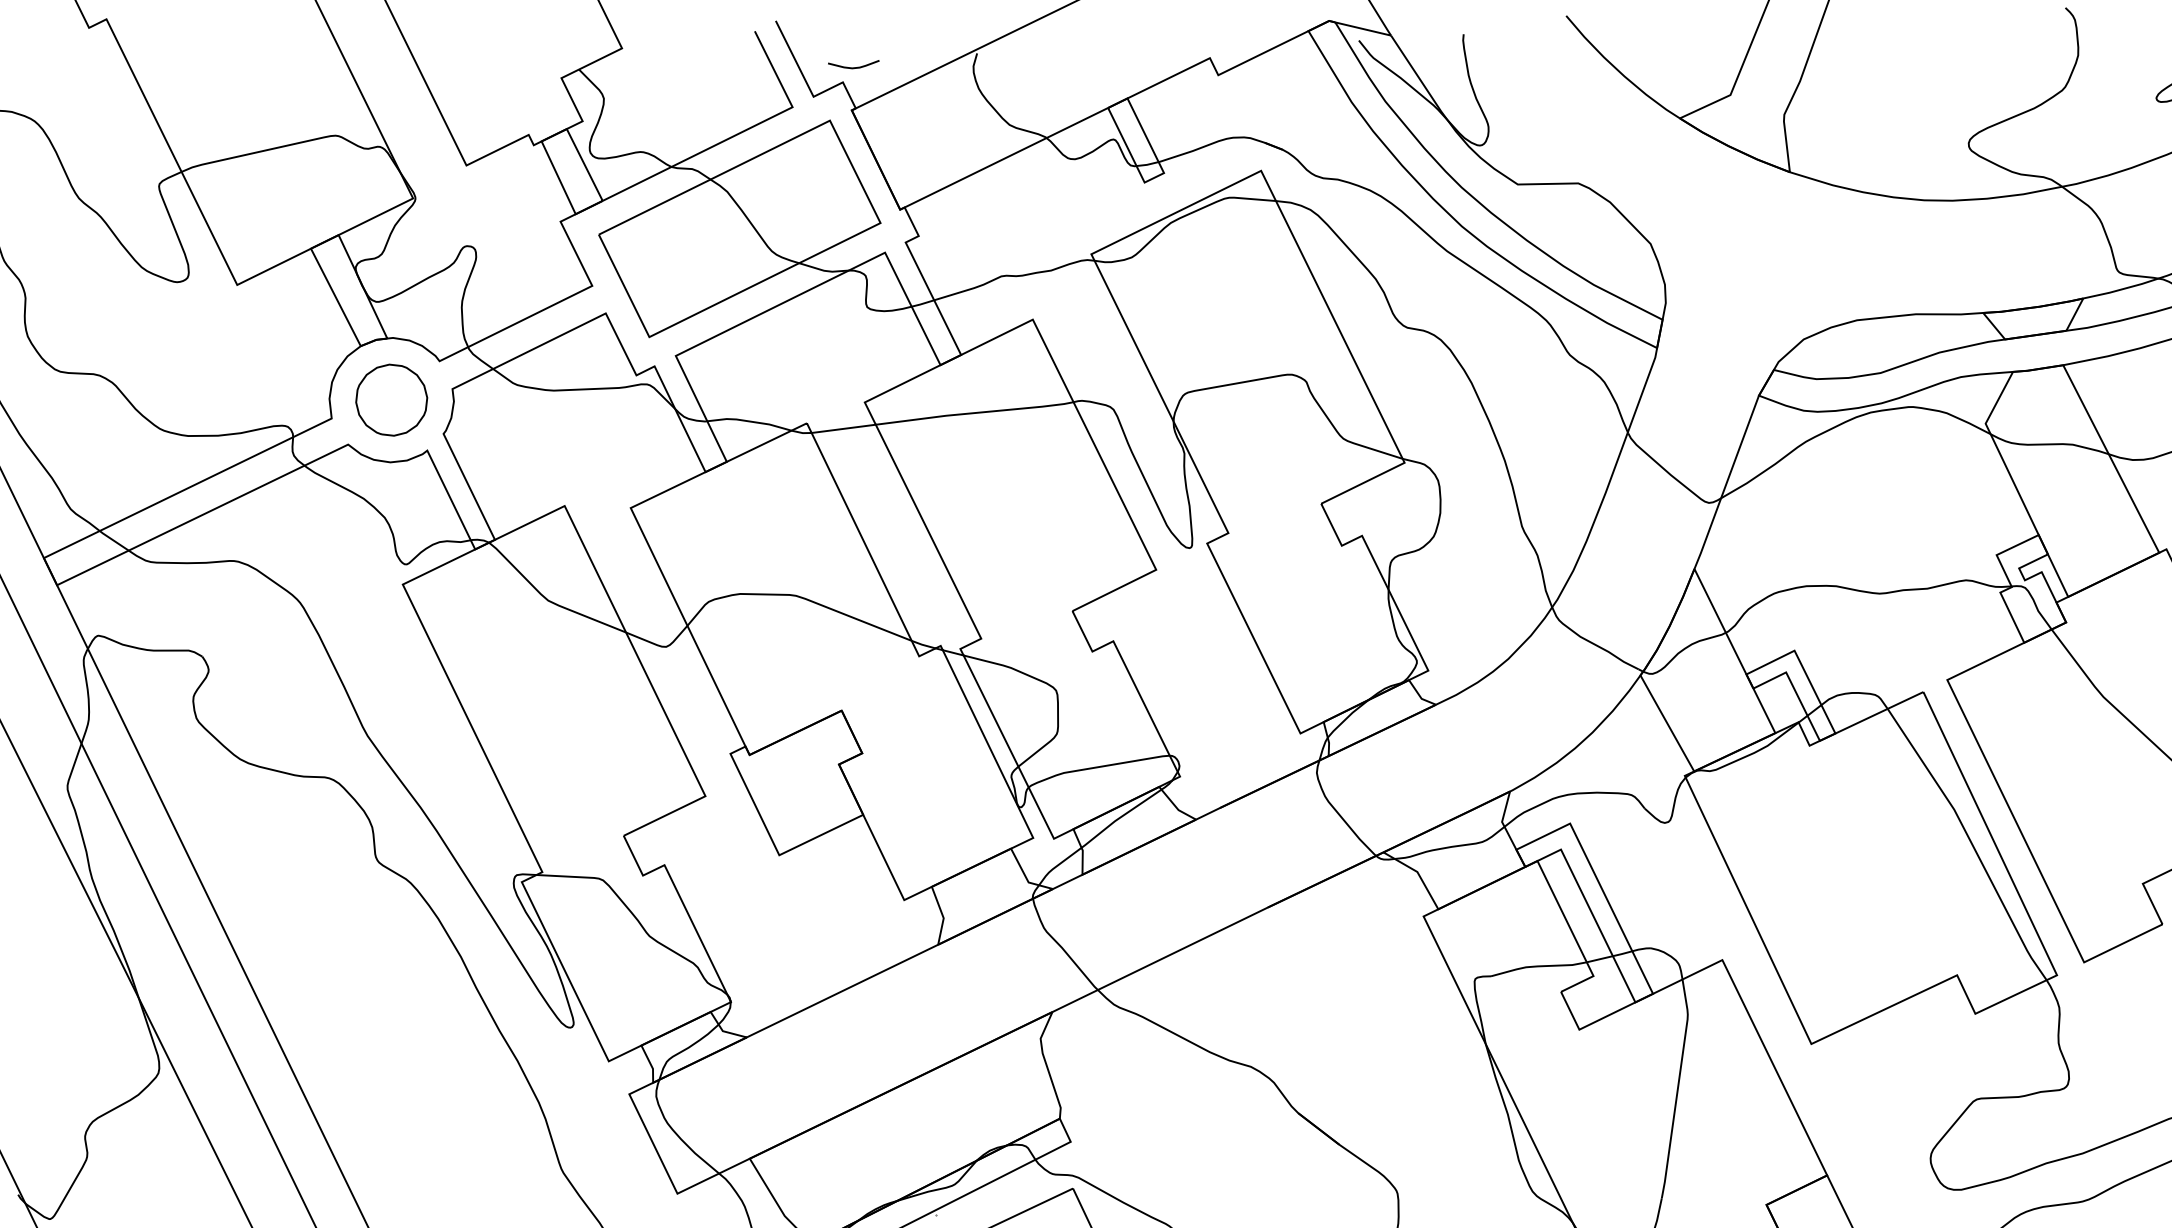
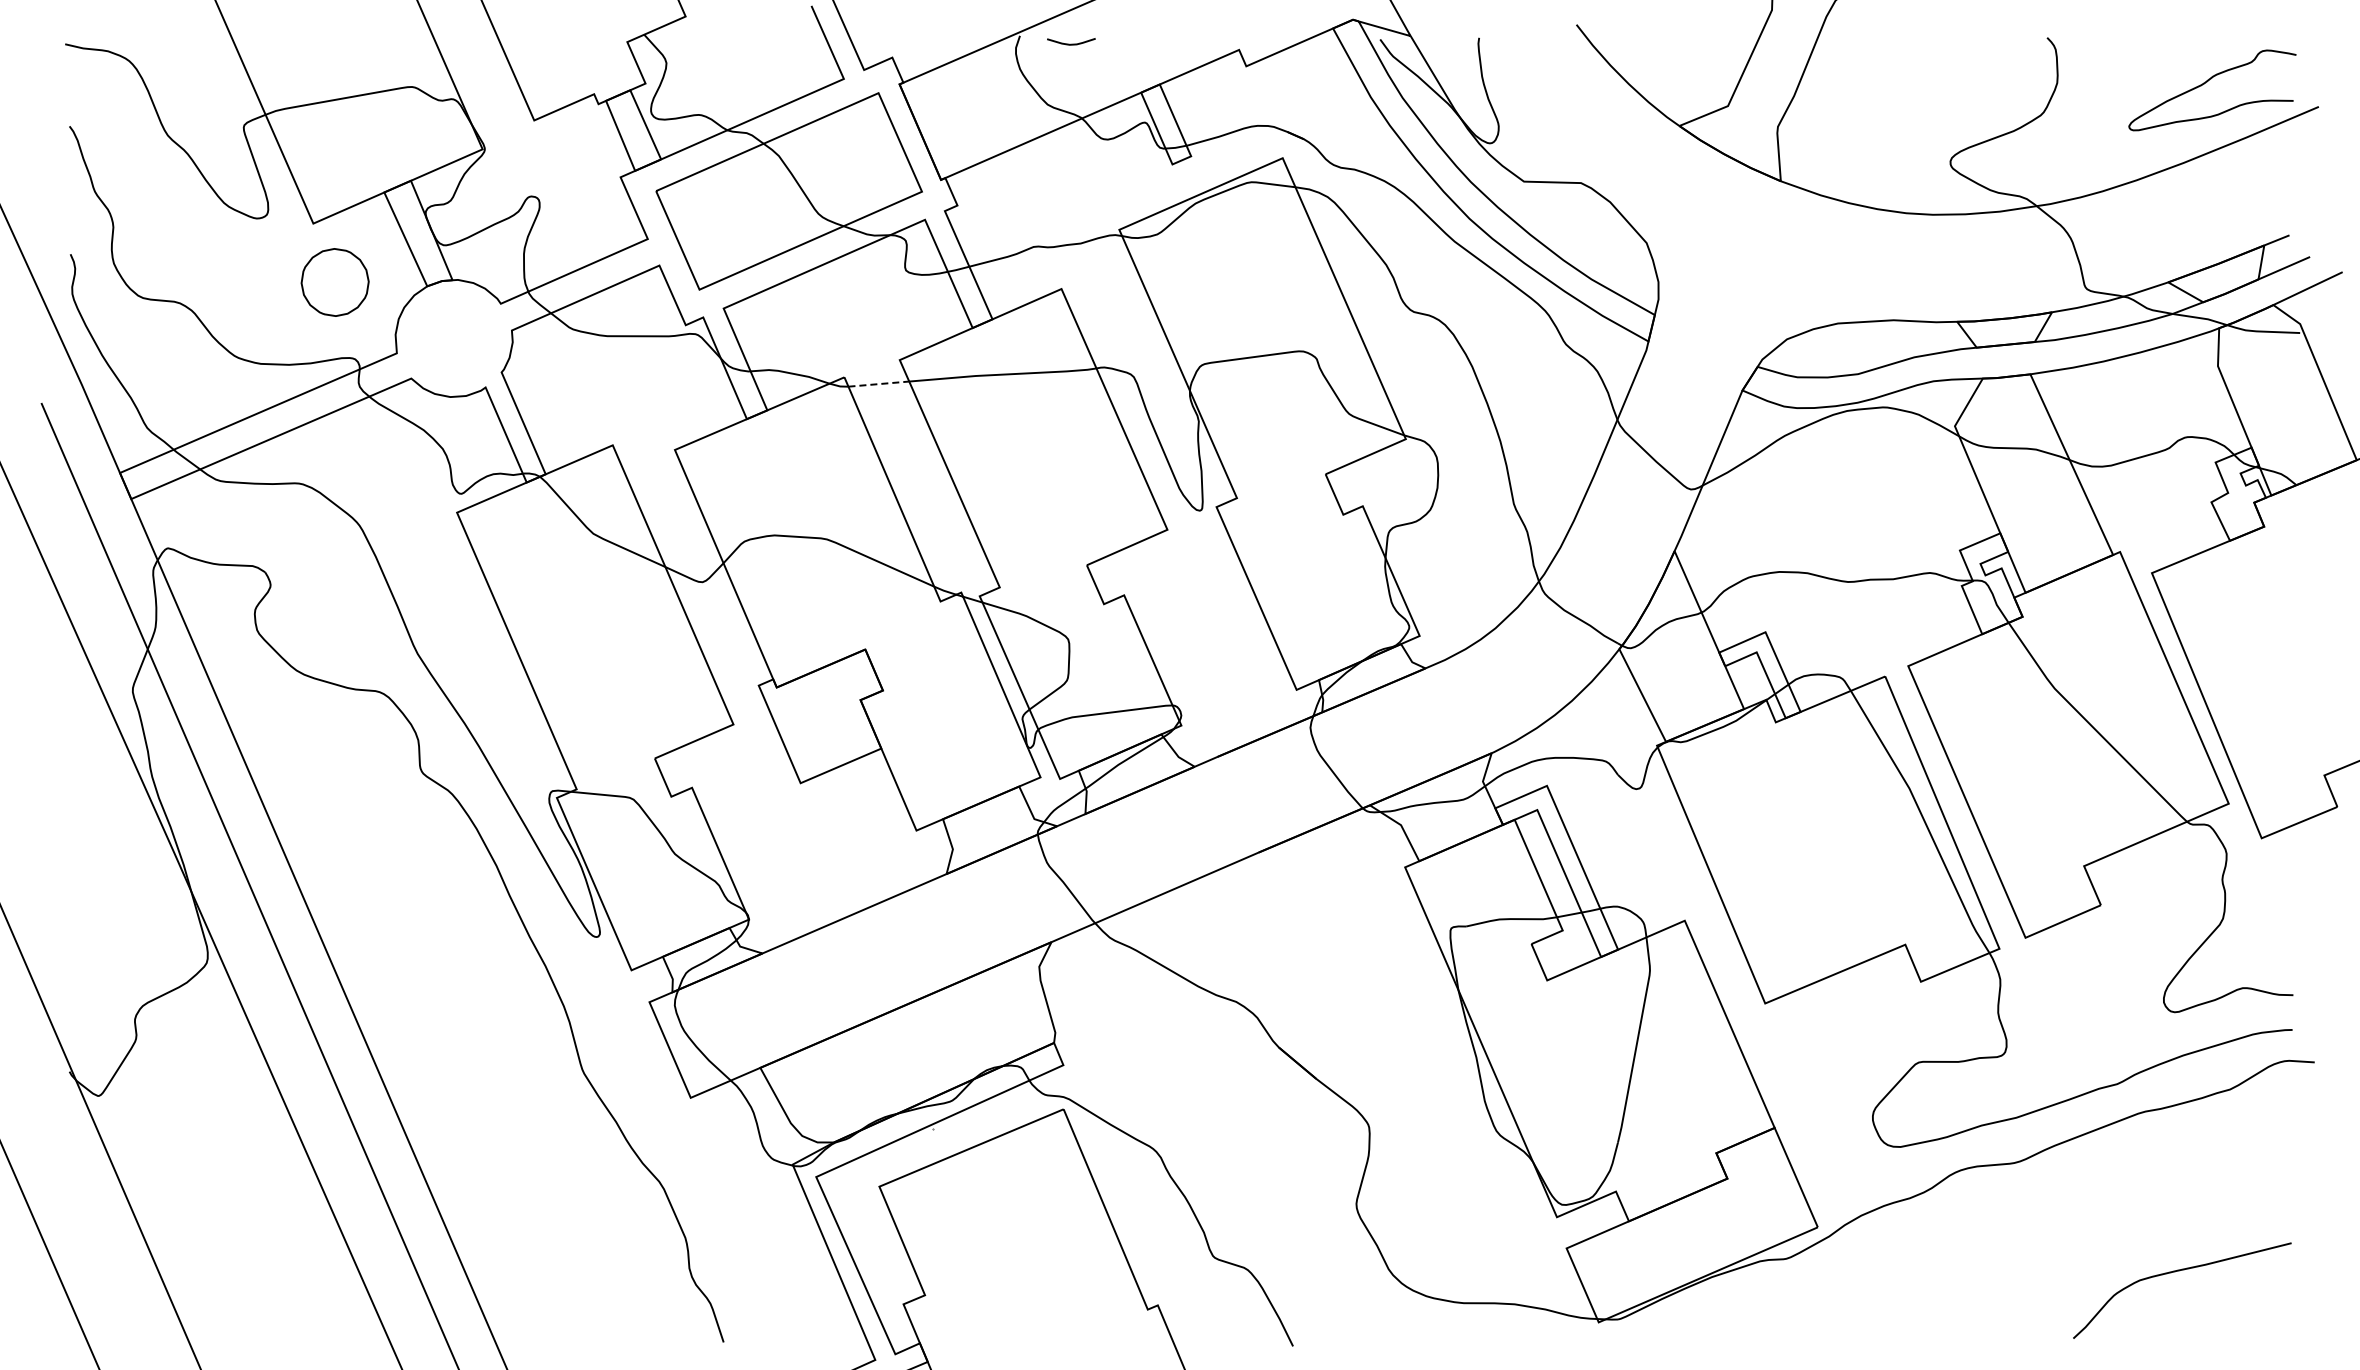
curve: (854, 66) -> (1071, 43), moved
part: (391, 400) -> (334, 282), moved
line: (844, 429) -> (879, 384), solid -> dashed

